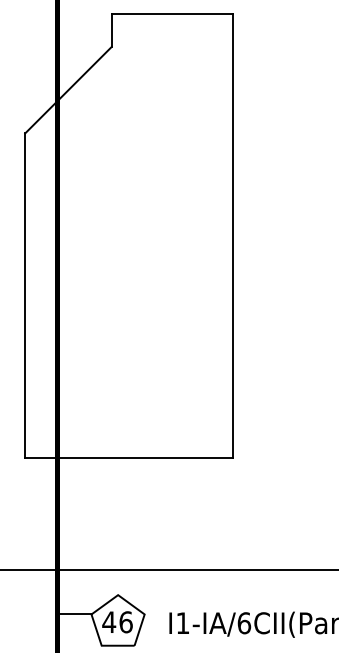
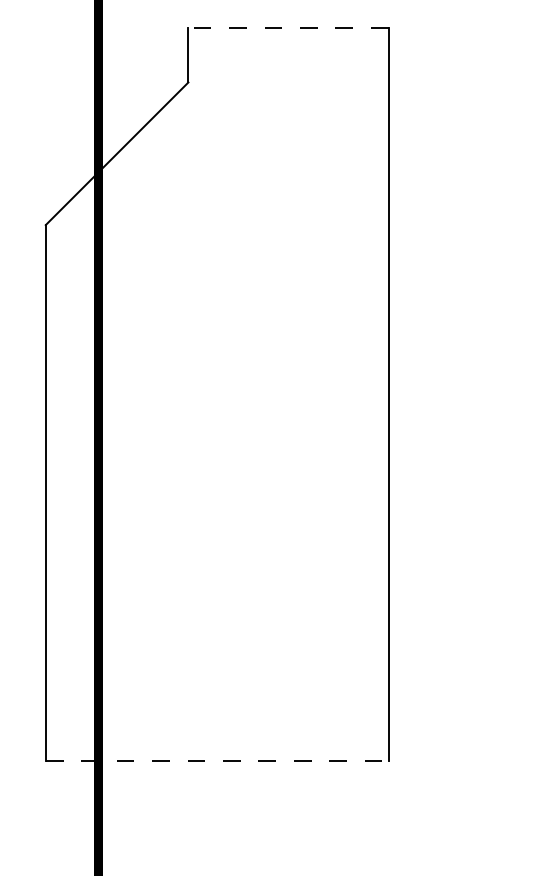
line: (172, 13) -> (288, 27), solid -> dashed
line: (129, 458) -> (217, 761), solid -> dashed

